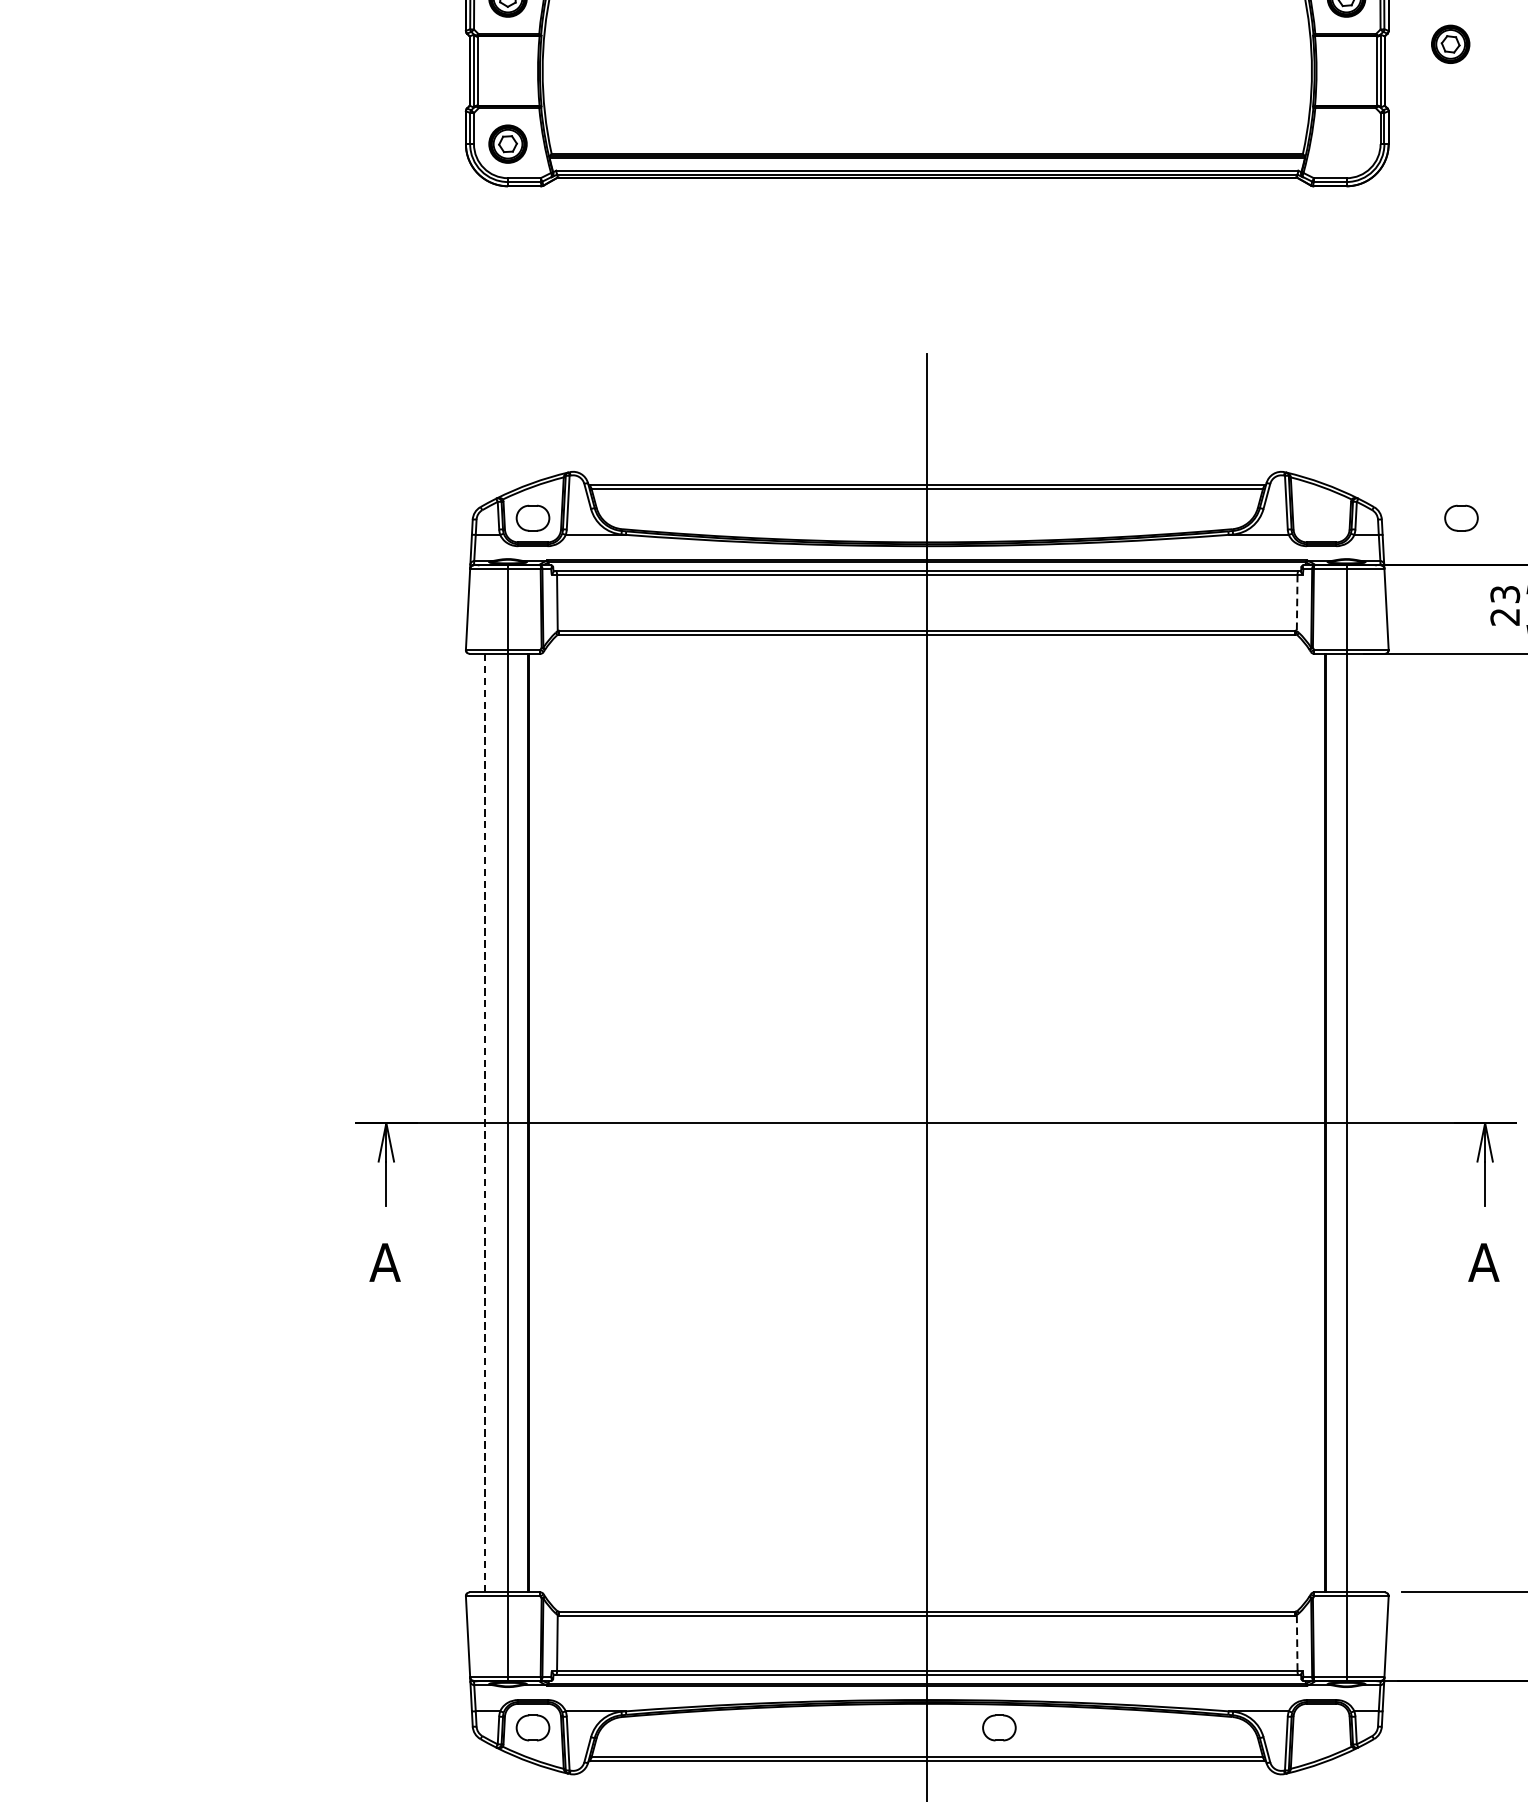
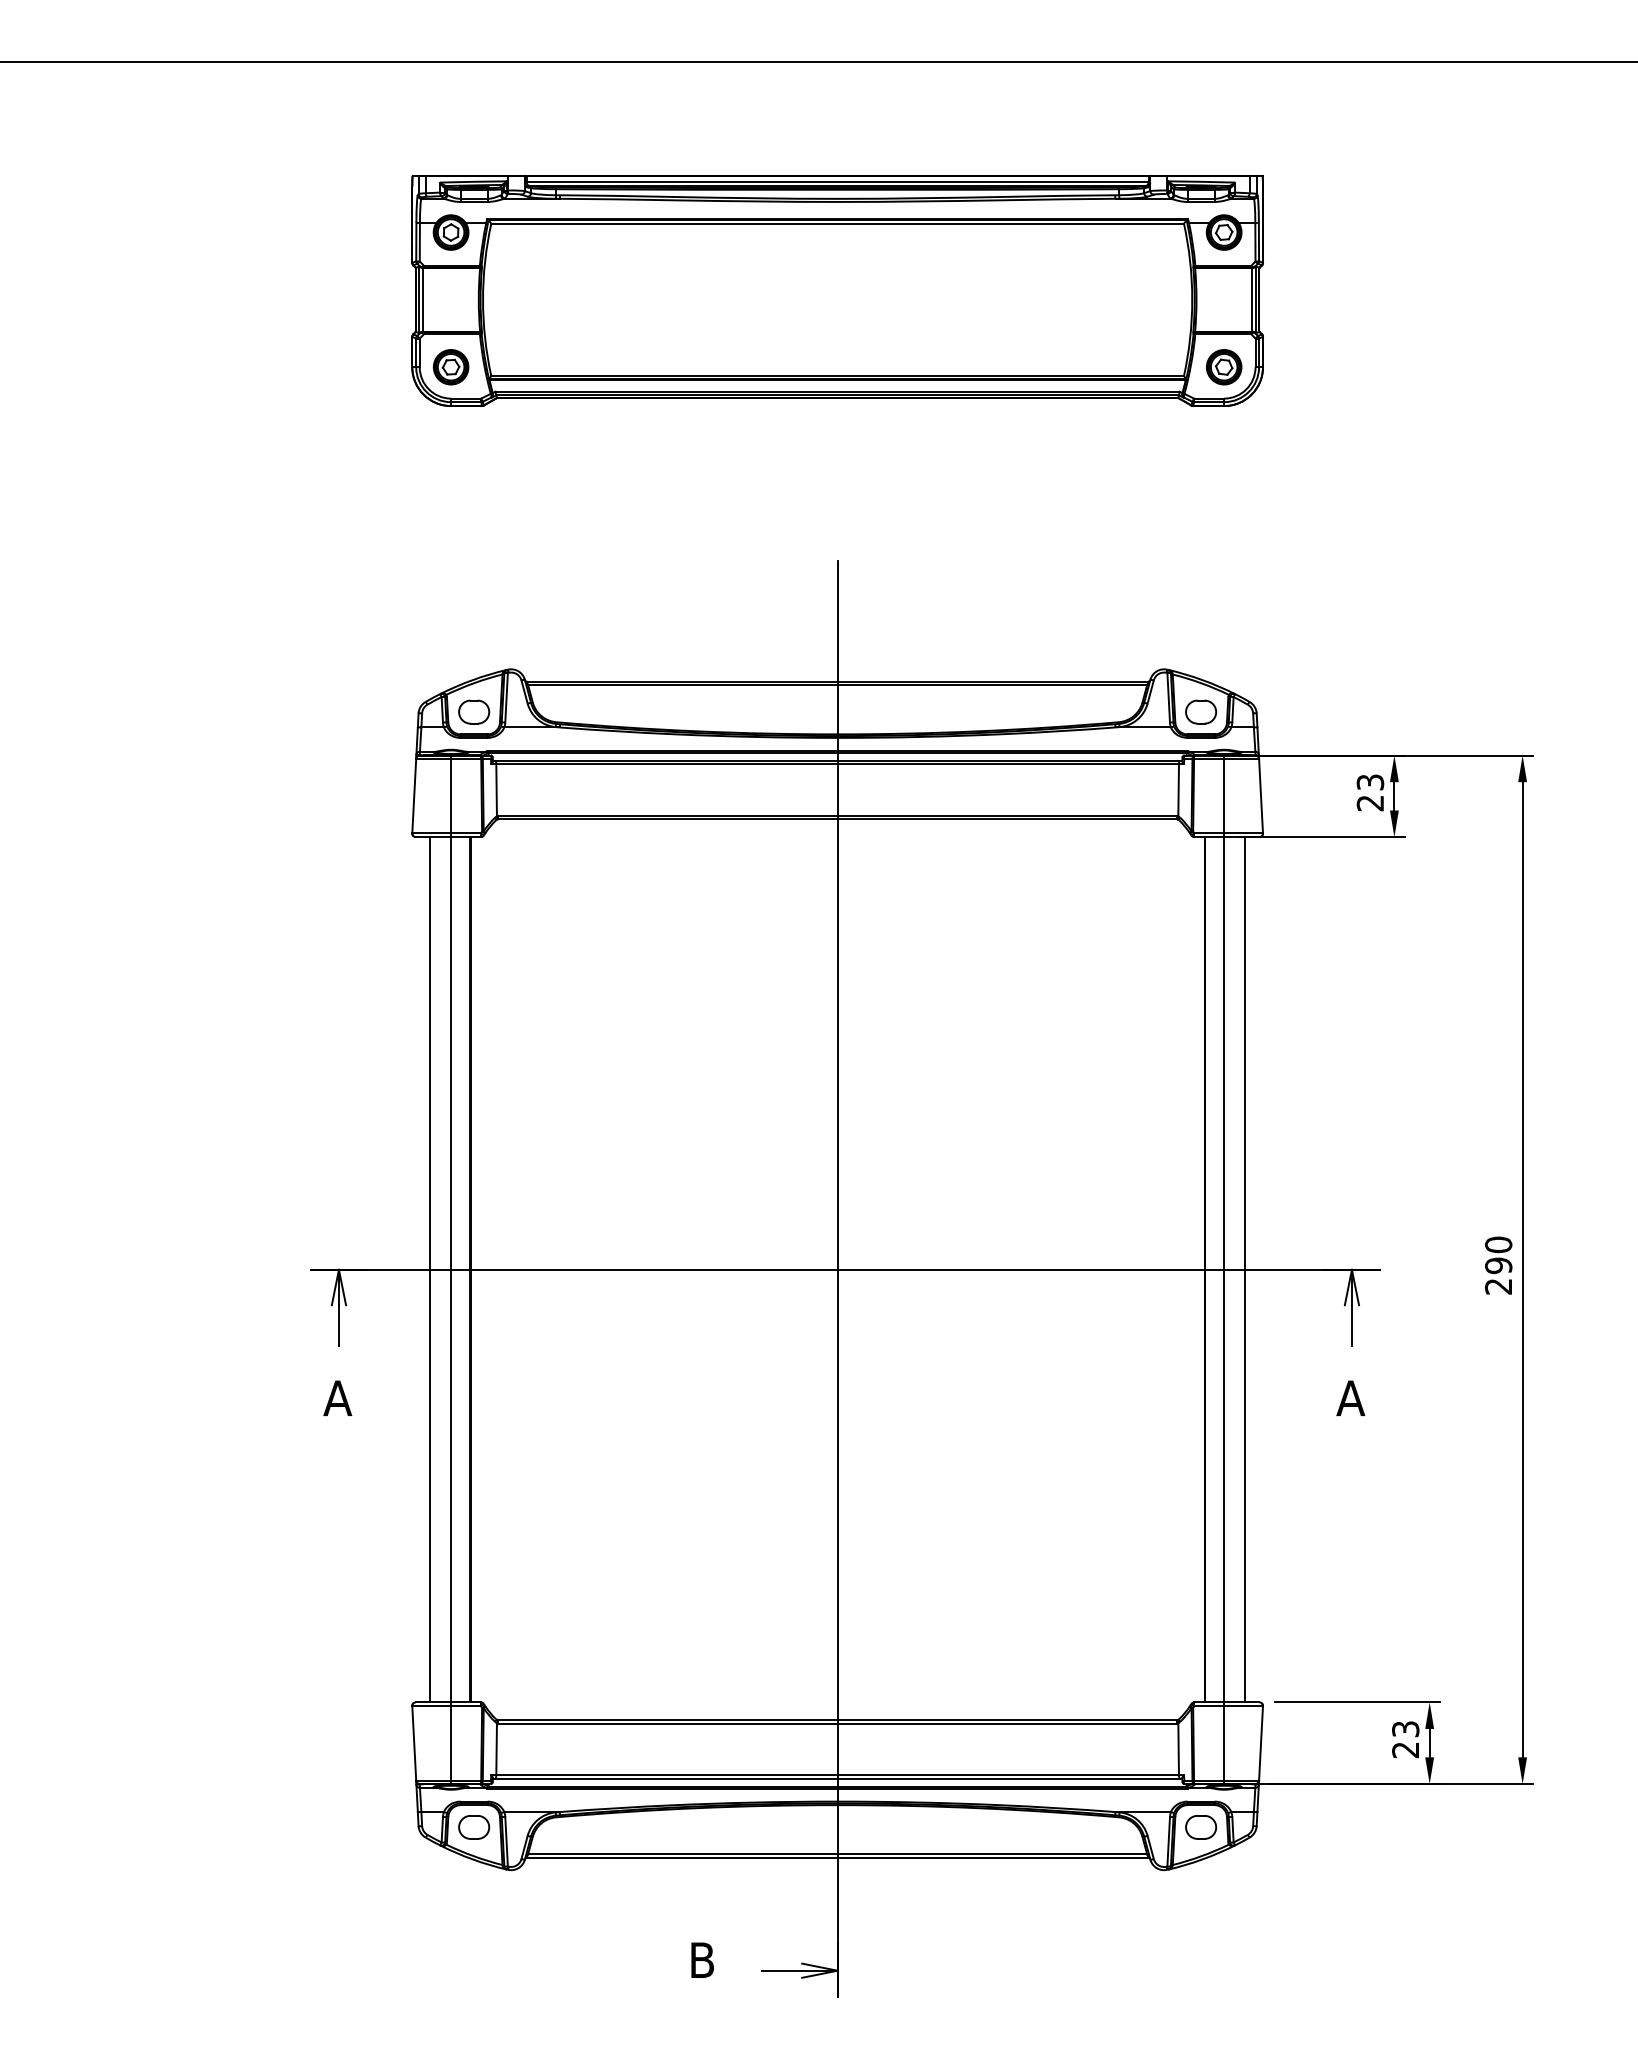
part: (1451, 44) -> (1224, 367), moved
part: (1461, 517) -> (1201, 711), moved
line: (1297, 603) -> (1178, 790), dashed -> solid
line: (484, 1122) -> (429, 1269), dashed -> solid
line: (1369, 1122) -> (1245, 1269), added
line: (1297, 1643) -> (1178, 1749), dashed -> solid
part: (999, 1728) -> (1201, 1827), moved

